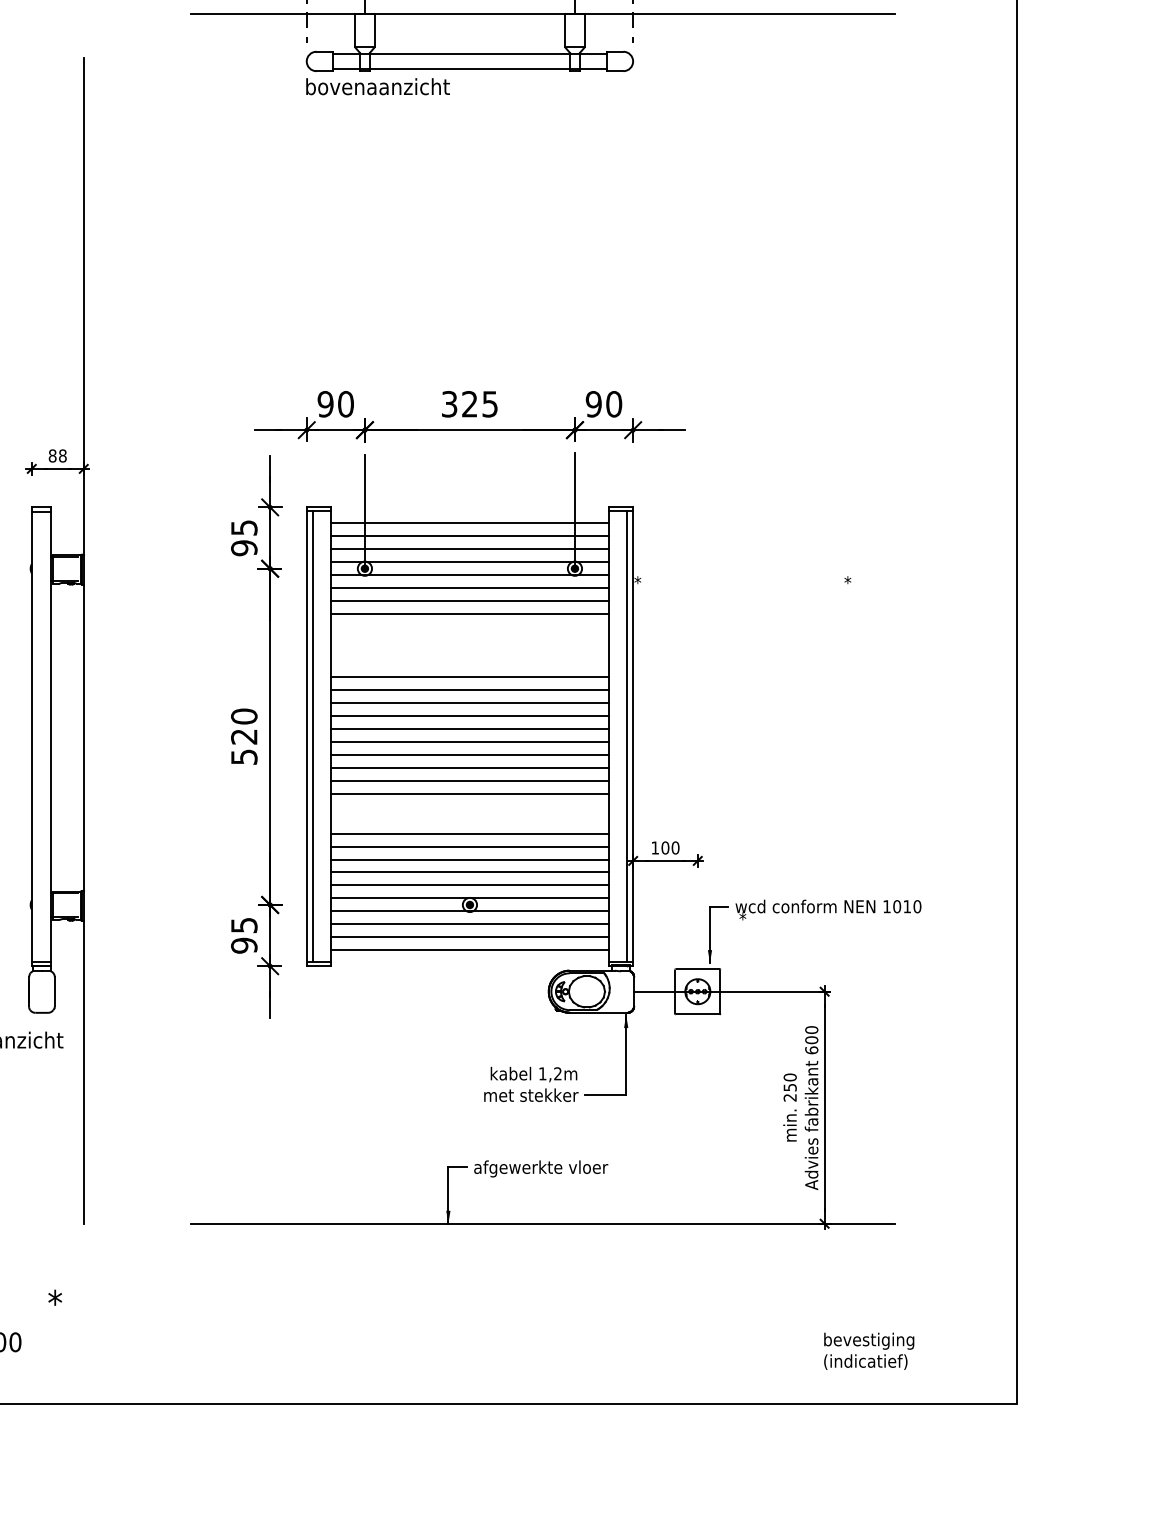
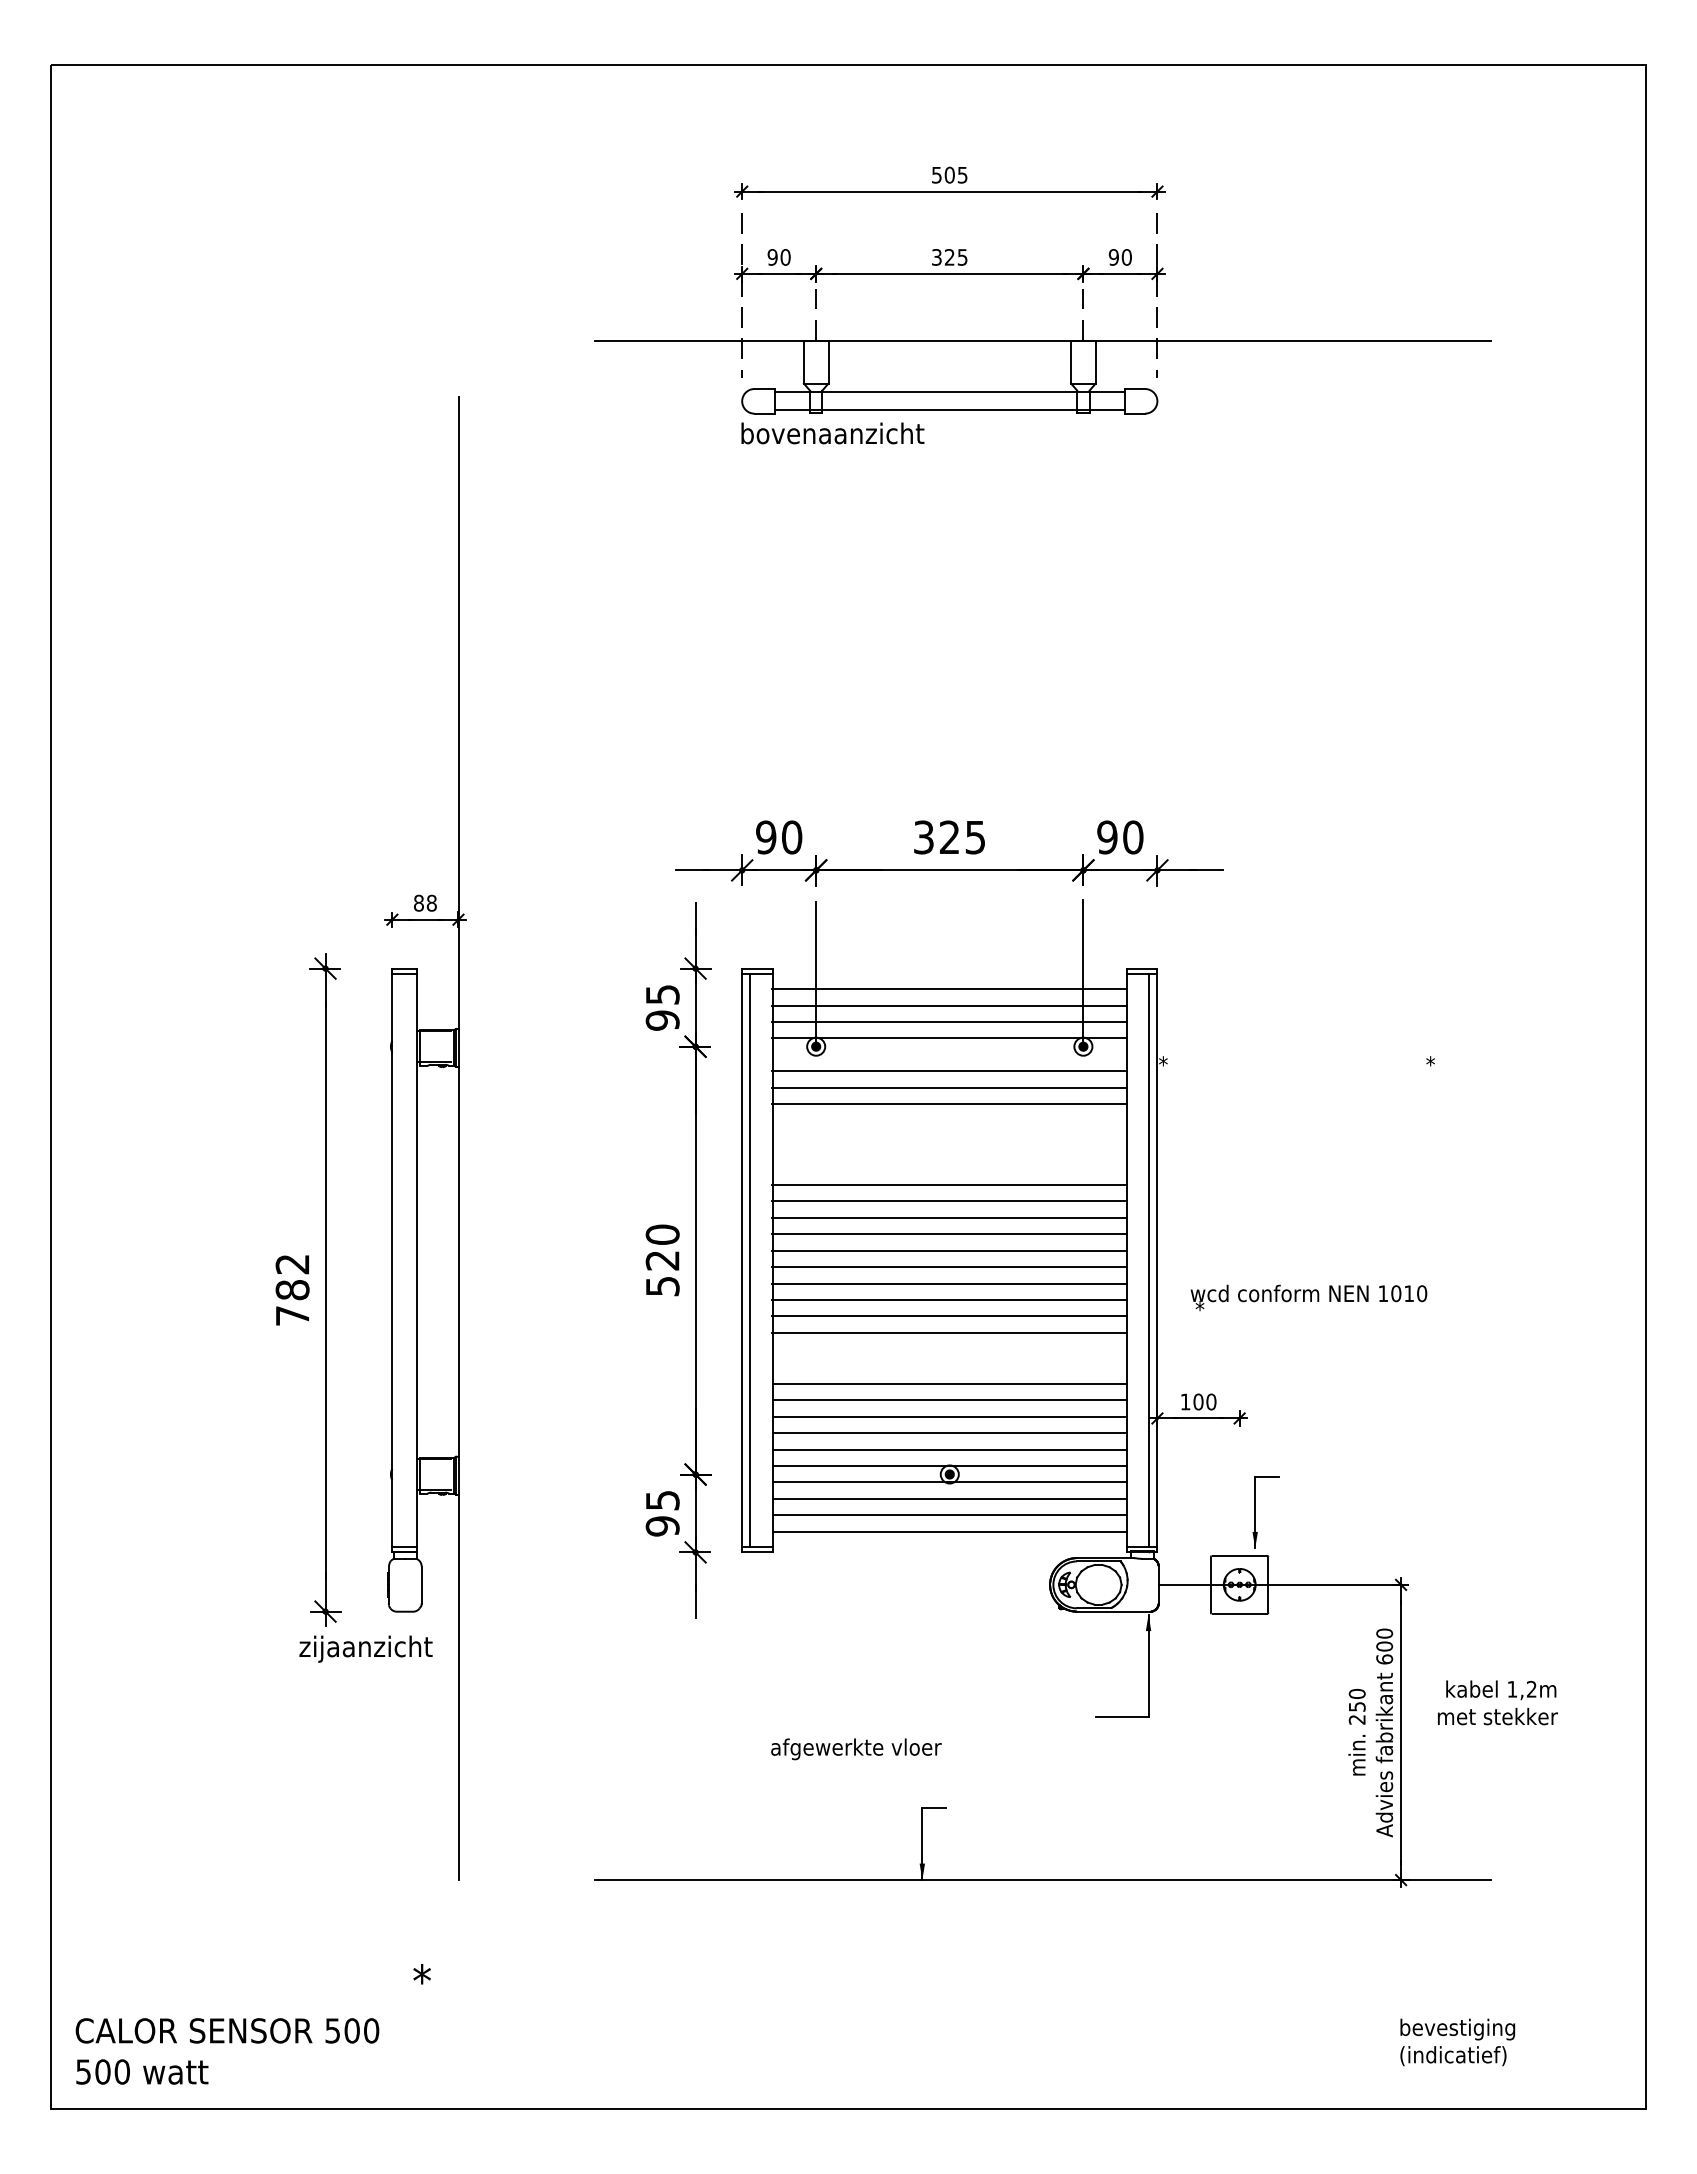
line: (469, 574) -> (949, 1054), removed
text: (828, 909) -> (1308, 1297), moved
text: (531, 1084) -> (1497, 1702), moved
text: (541, 1169) -> (856, 1749), moved

